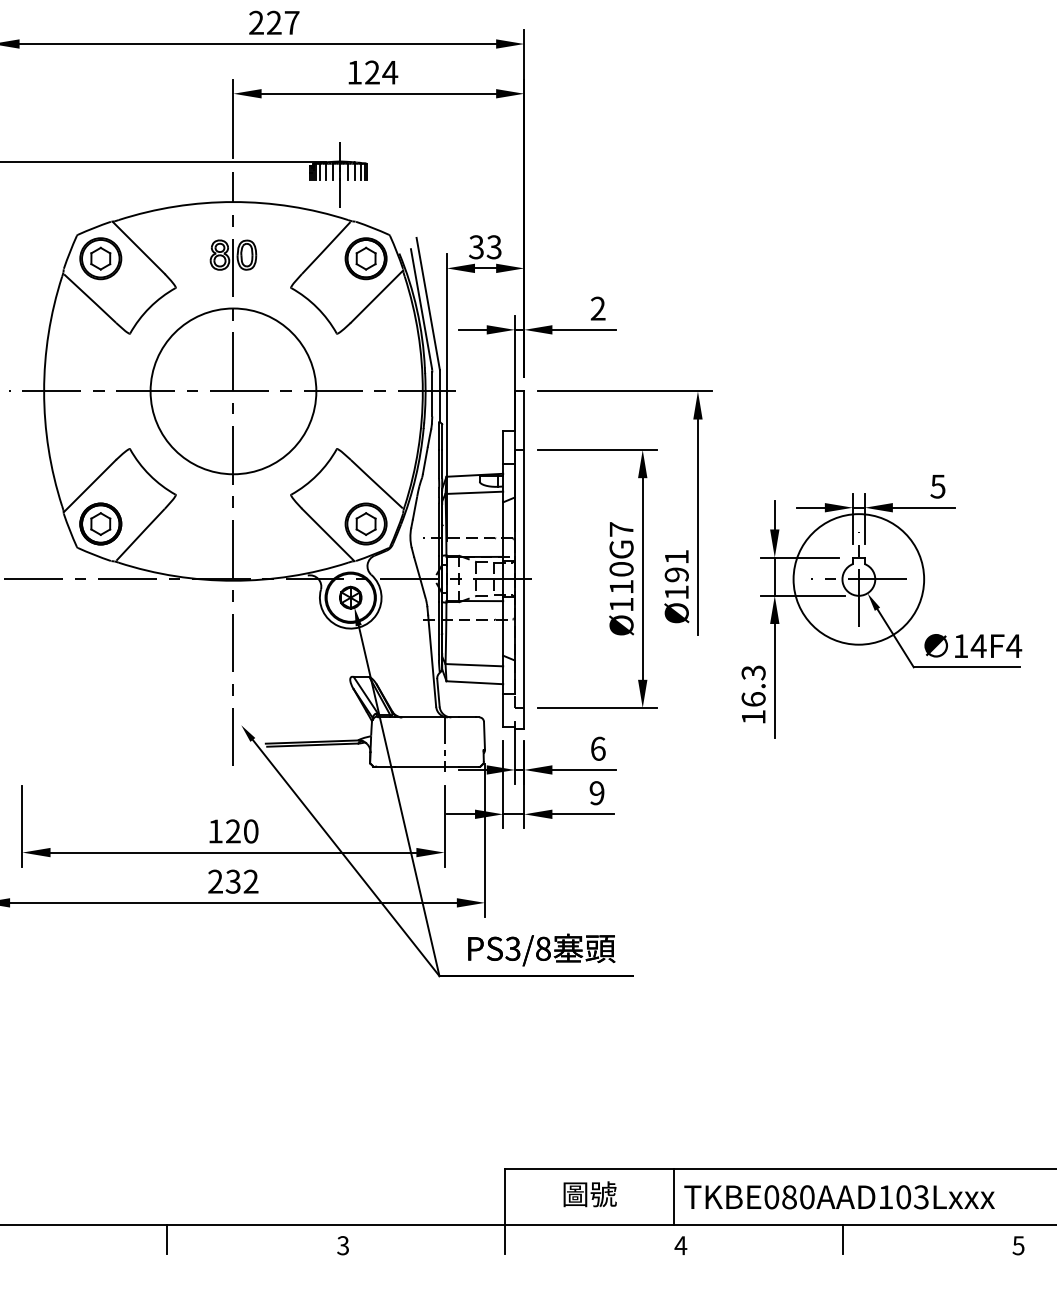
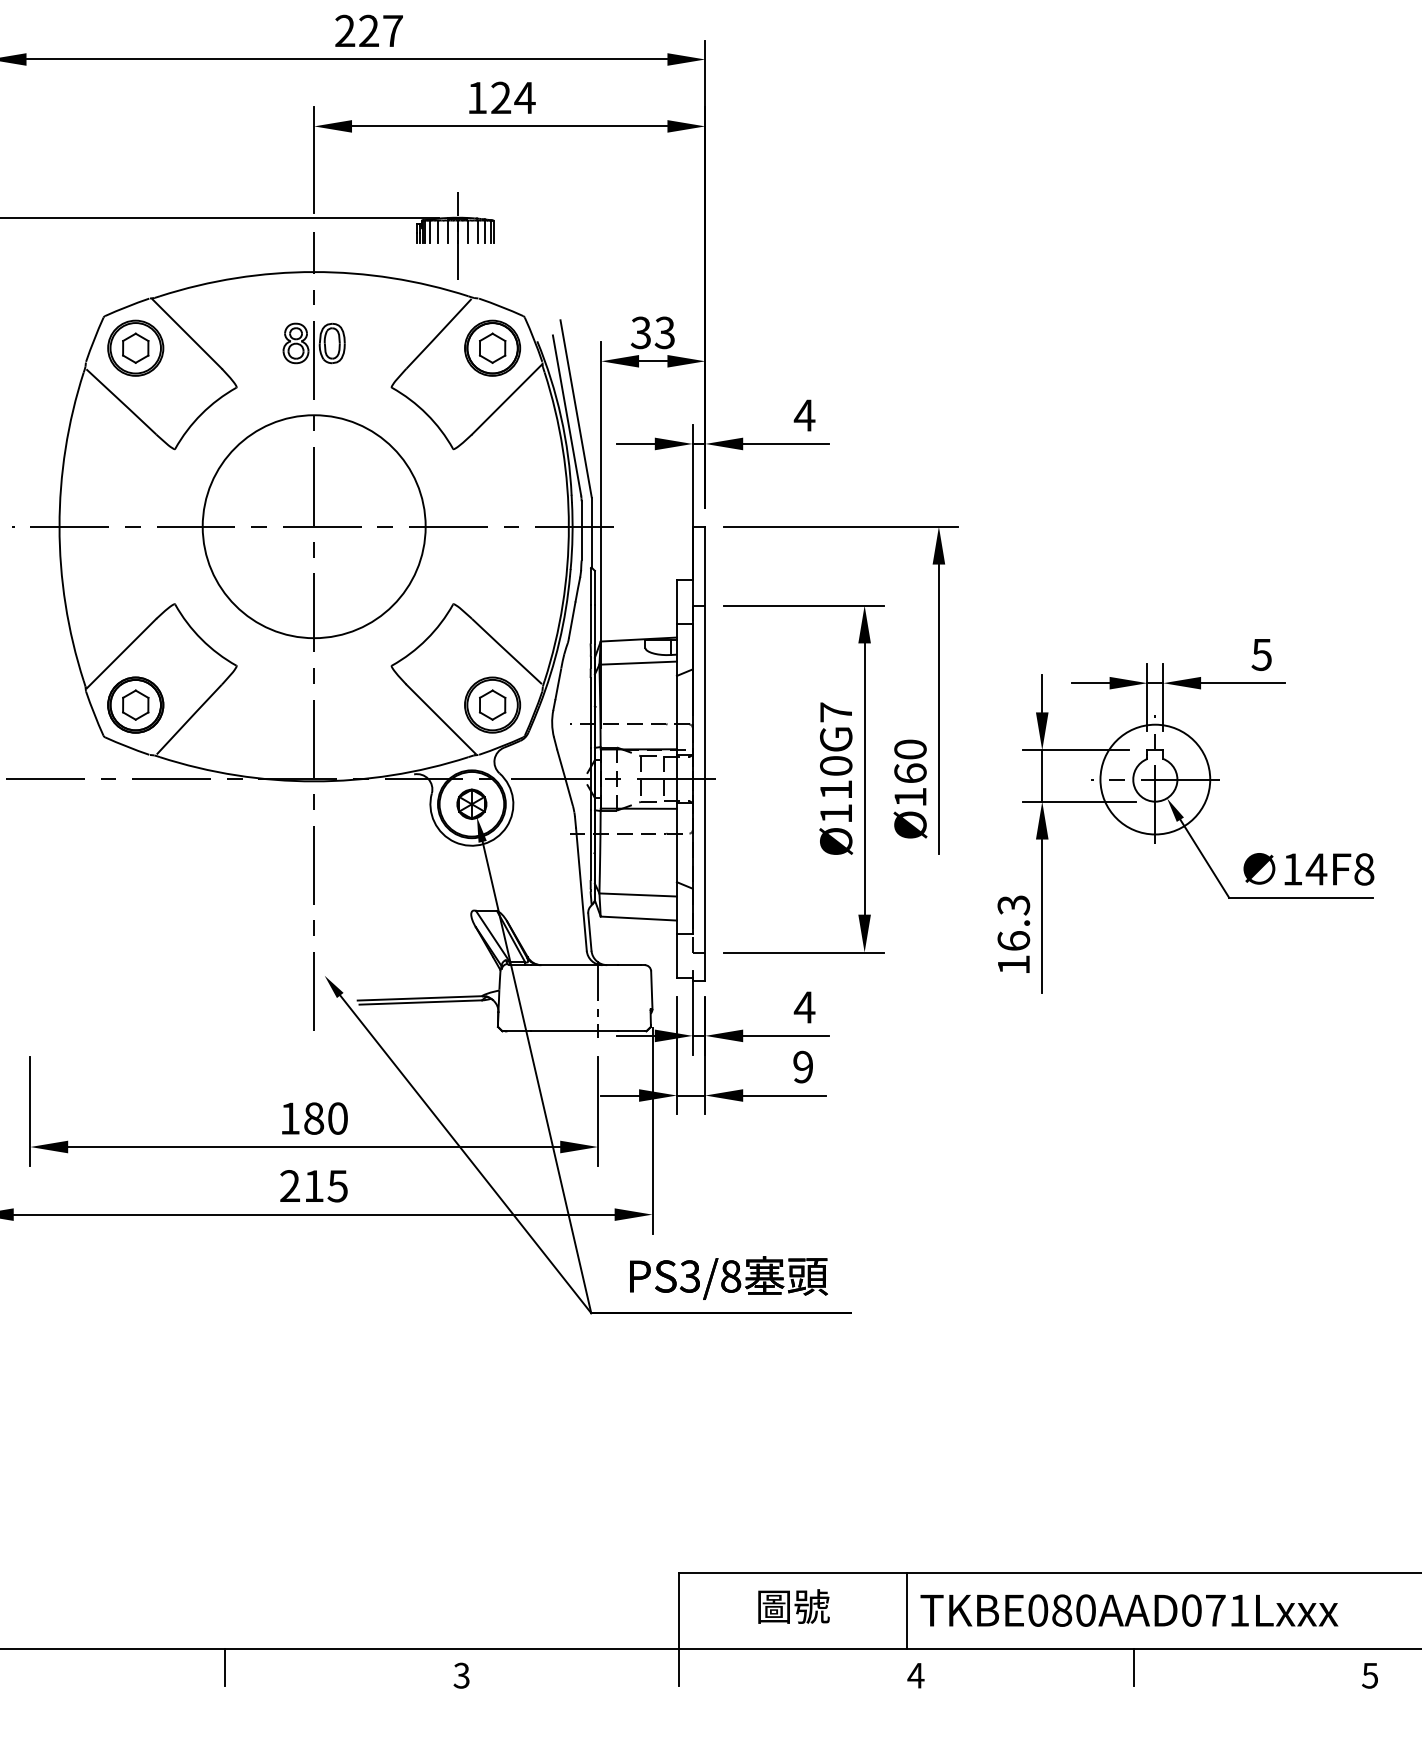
text: (598, 308) -> (804, 415), 2 -> 4
text: (676, 565) -> (910, 761), Ø191 -> Ø160
circle: (858, 579) -> (1155, 779), size x0.62
text: (1013, 646) -> (1363, 869), 14F4 -> 14F8
text: (598, 748) -> (804, 1007), 6 -> 4
text: (233, 831) -> (314, 1118), 120 -> 180
text: (241, 881) -> (325, 1186), 232 -> 215
text: (903, 1197) -> (1215, 1610), TKBE080AAD103Lxxx -> TKBE080AAD071Lxxx

